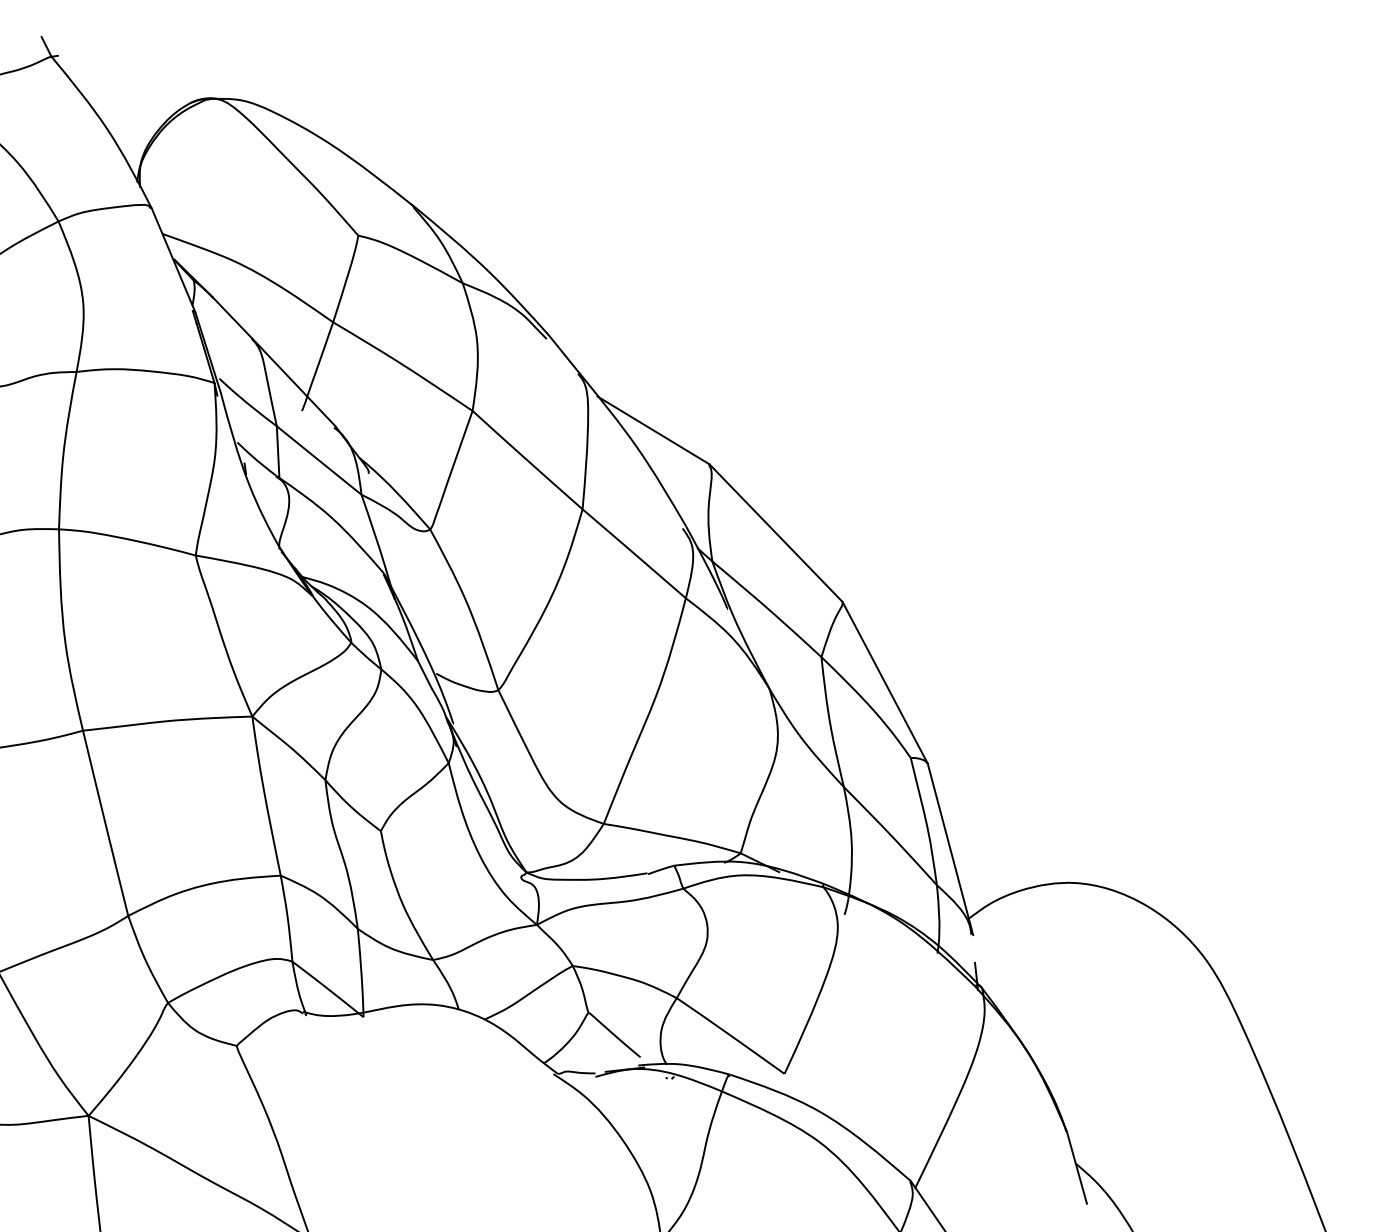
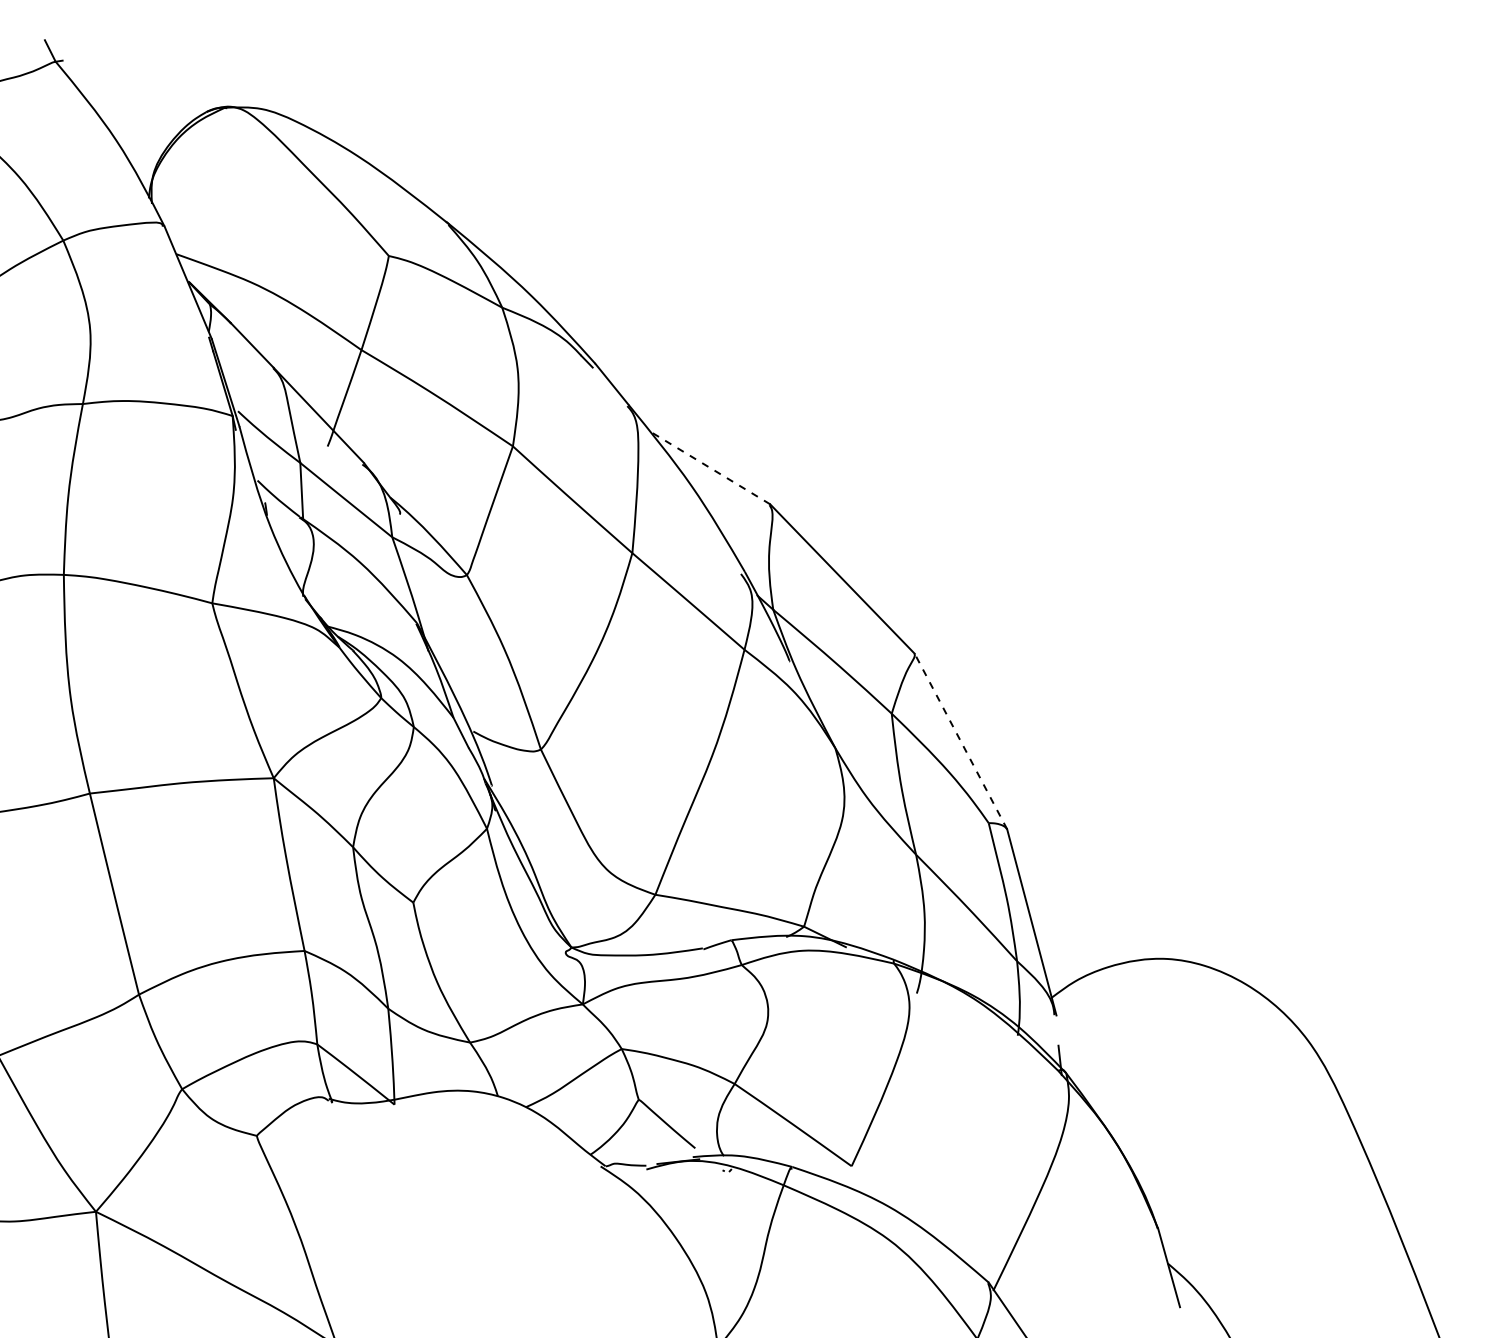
line: (652, 430) -> (708, 467), solid -> dashed
line: (884, 682) -> (960, 741), solid -> dashed

